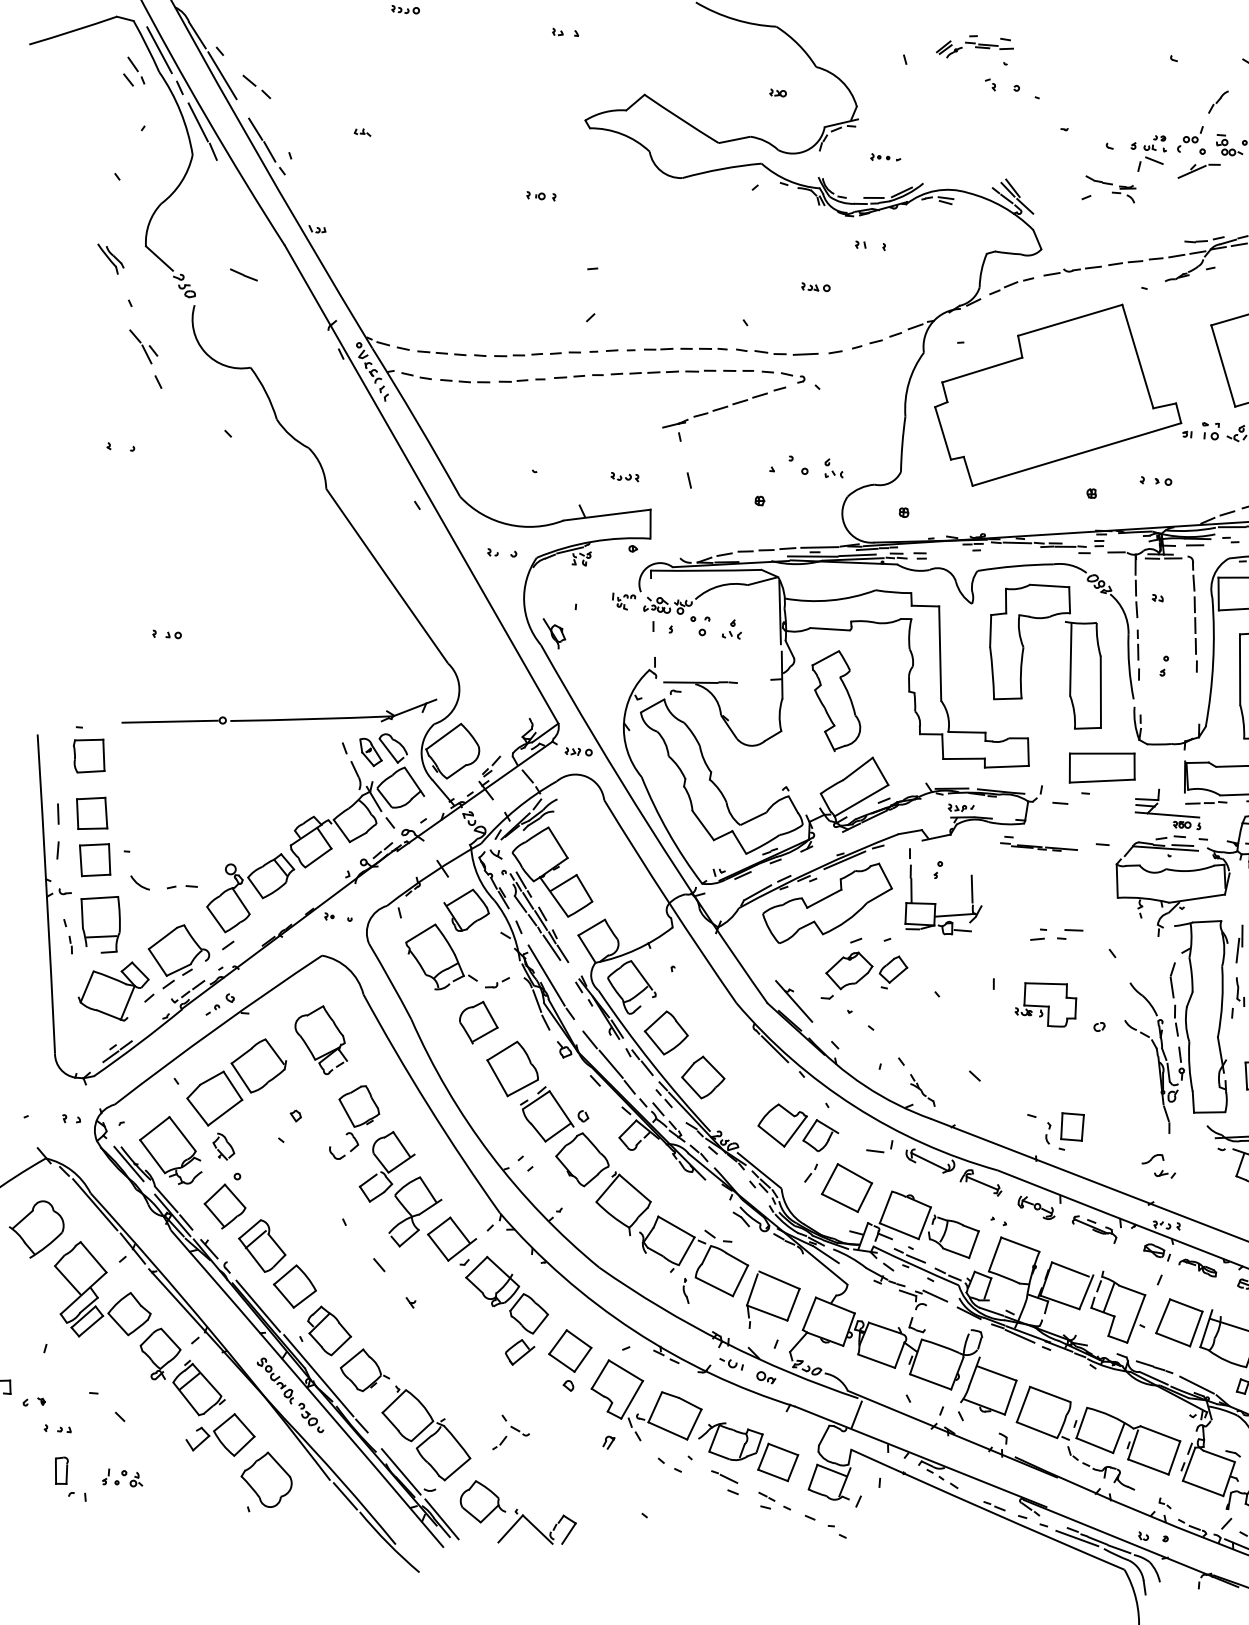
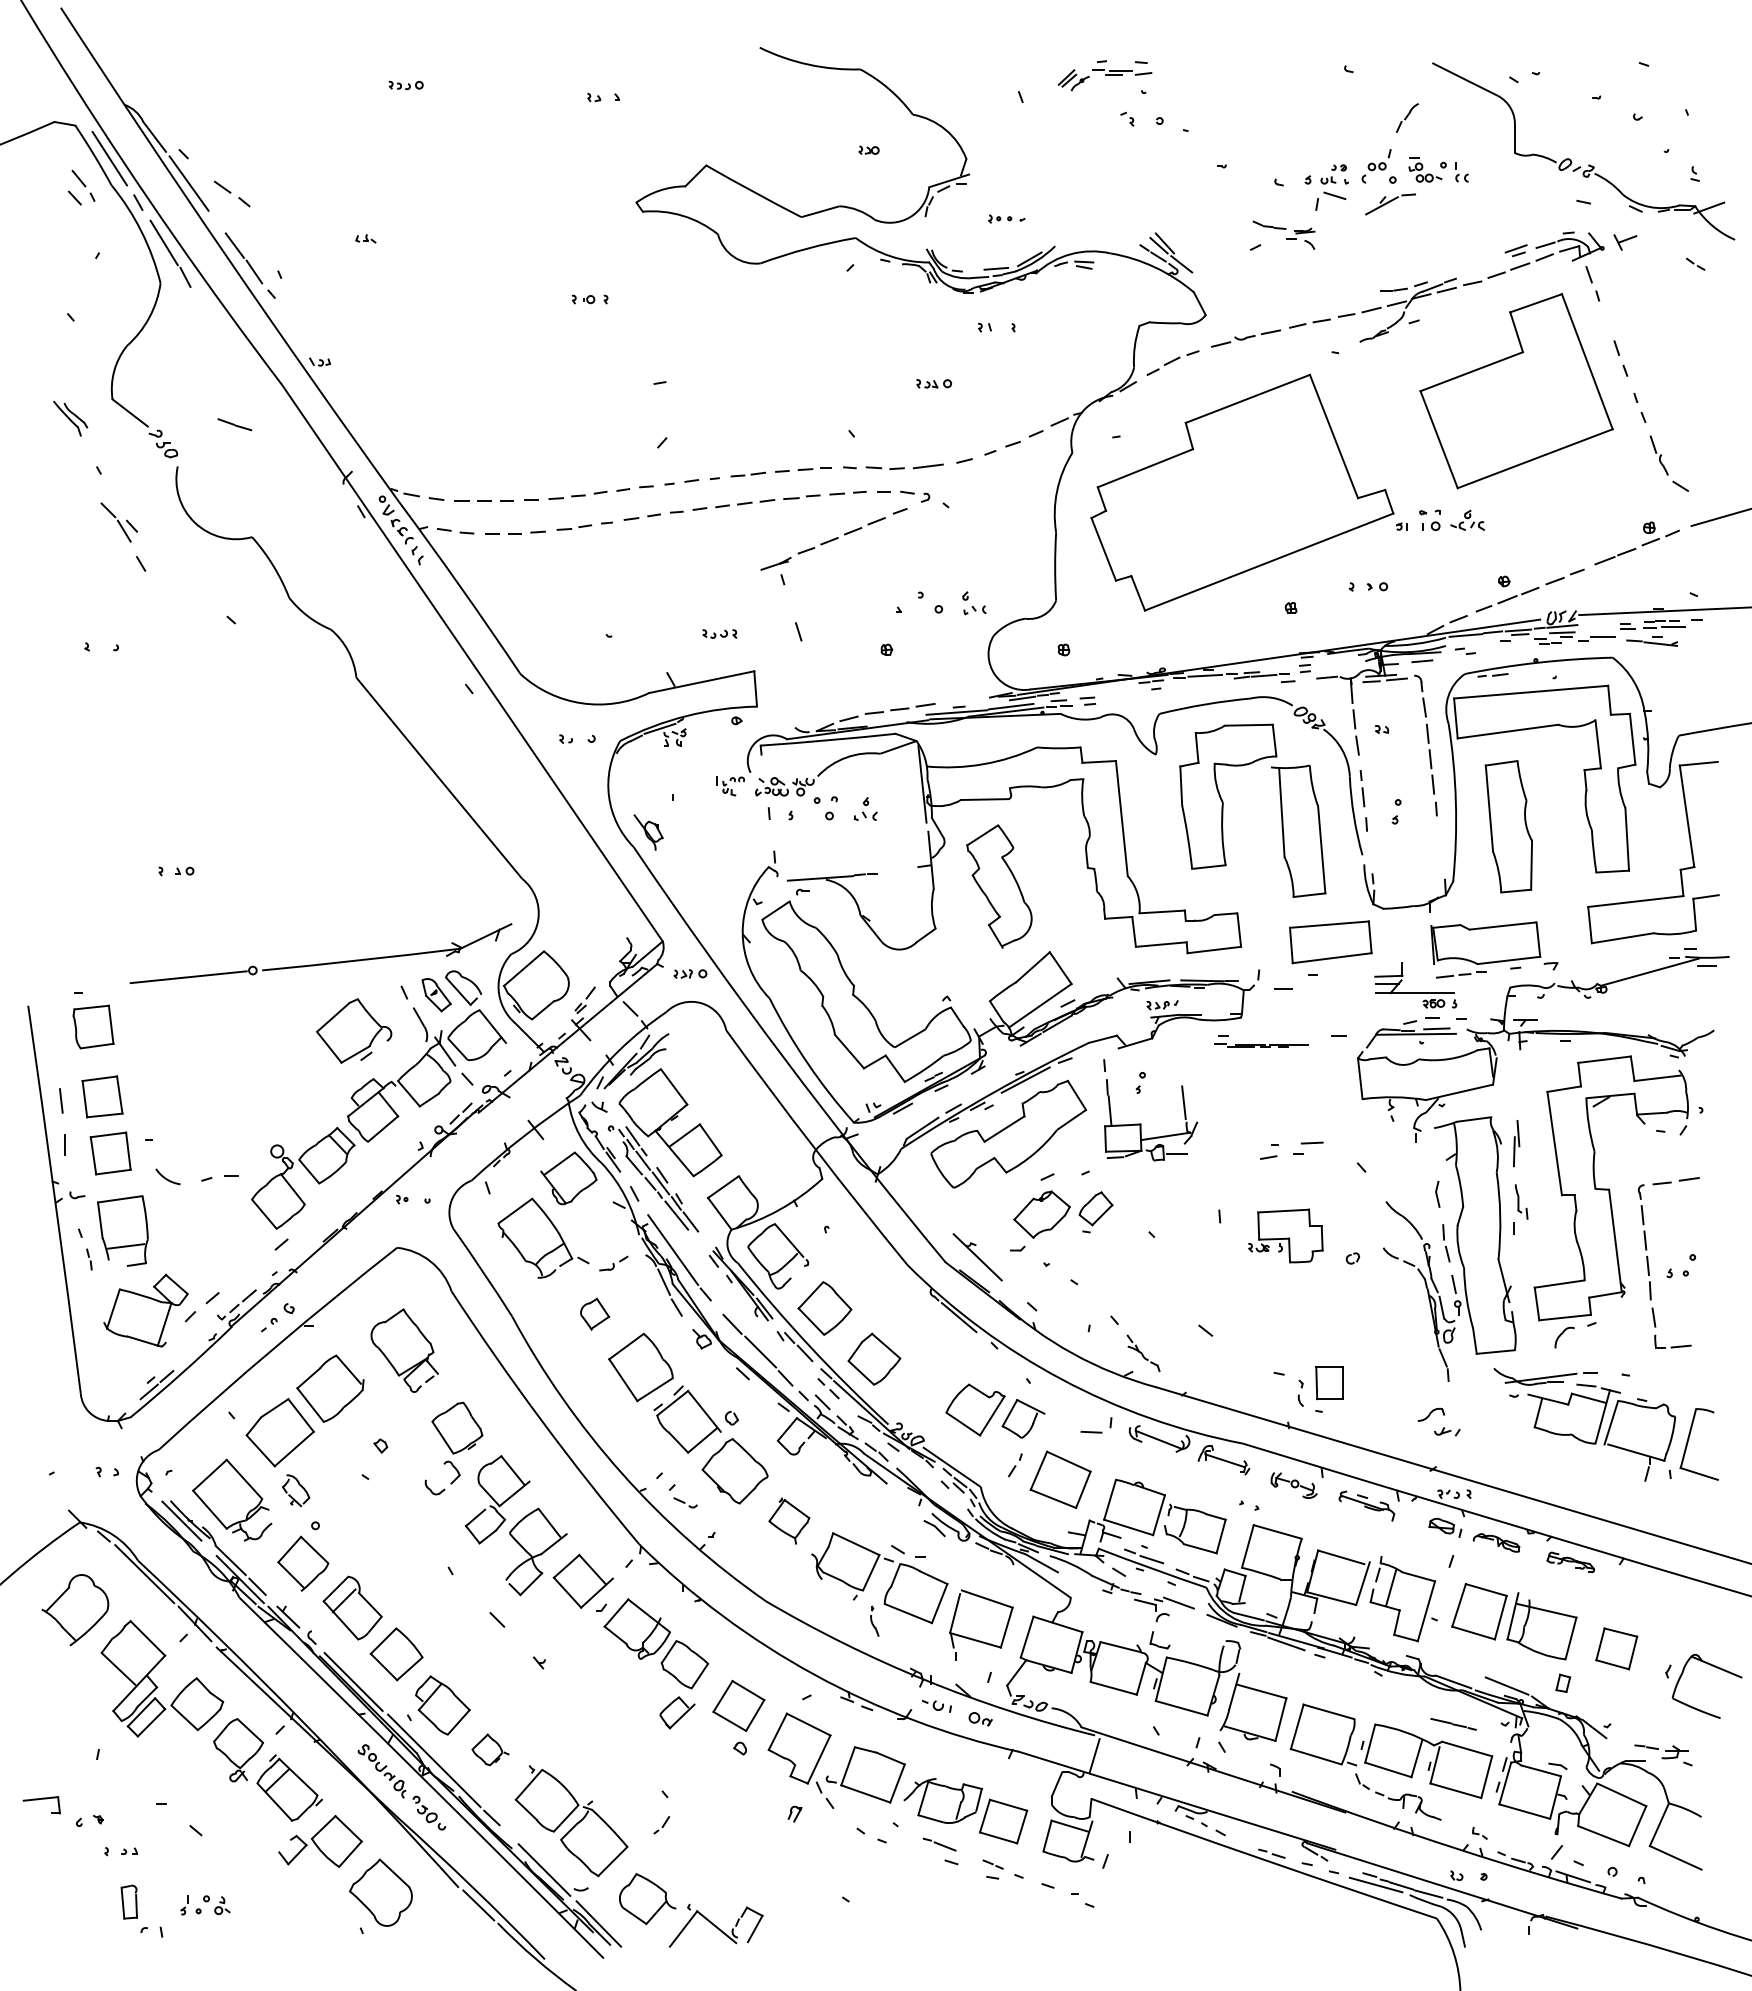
line: (819, 547) -> (964, 700), removed
part: (179, 950) -> (354, 1030), moved
part: (1172, 980) -> (1437, 1194), size x0.6
part: (478, 1022) -> (594, 1314), size x0.6
part: (623, 1203) -> (789, 1520), size x0.6
line: (1154, 1367) -> (1453, 1724), moved
part: (365, 1370) -> (490, 1749), size x0.6
part: (520, 1430) -> (685, 1502), moved

